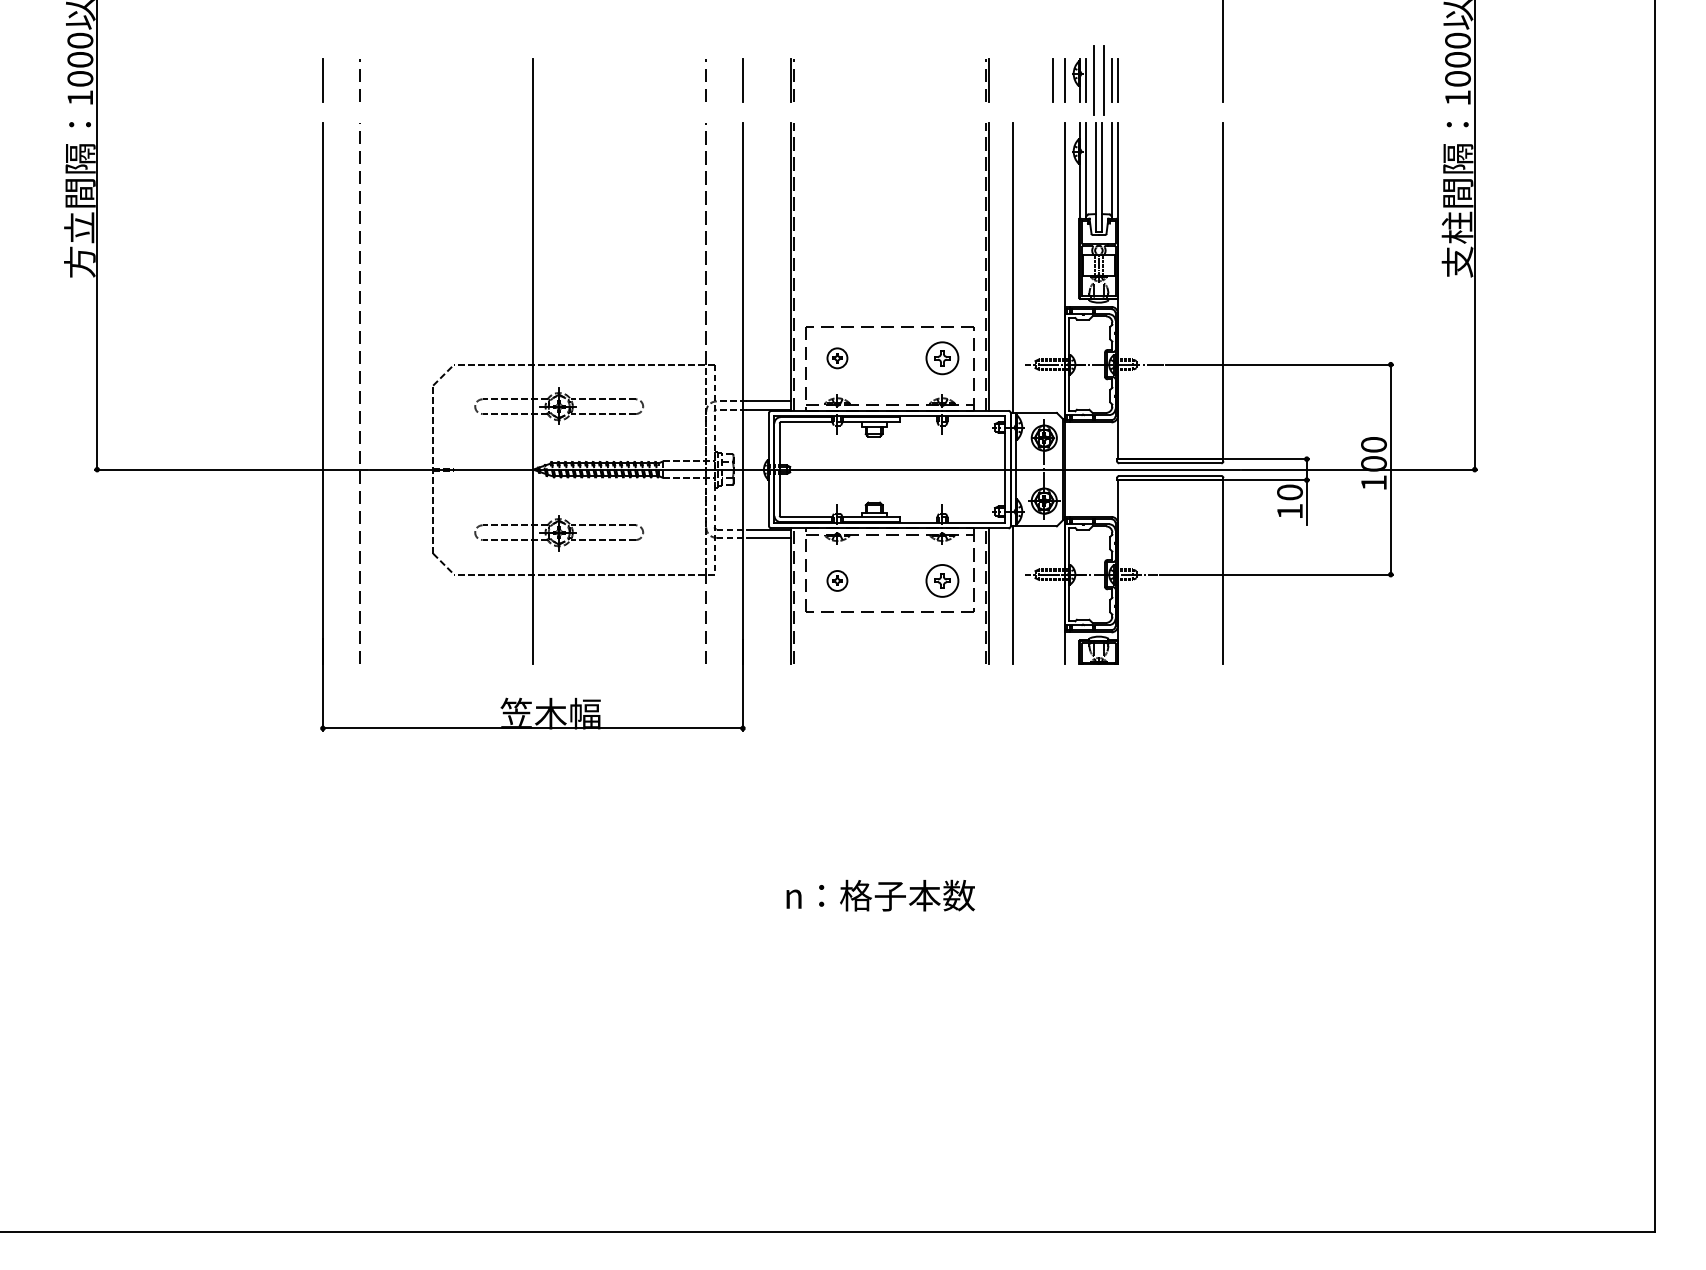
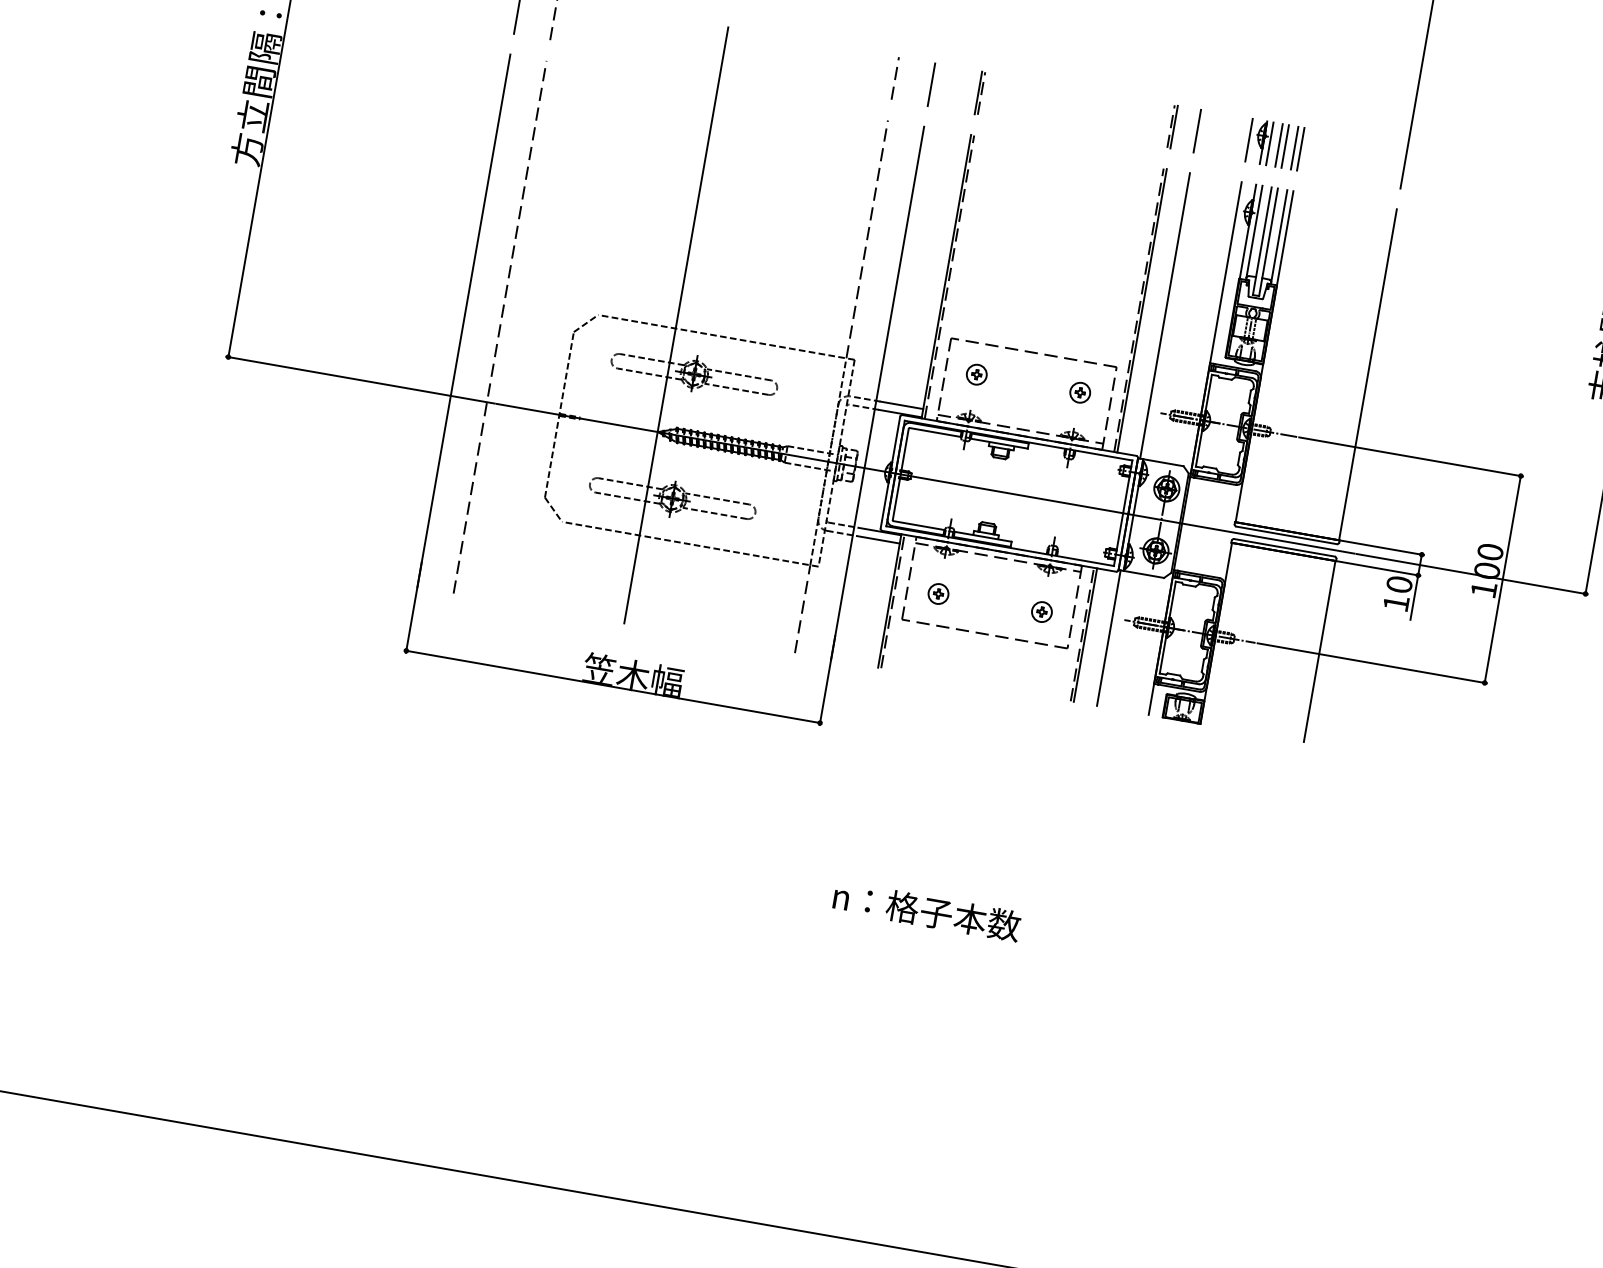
line: (1052, 80) -> (1197, 131), moved
part: (1098, 80) -> (1281, 145), size x0.62
part: (942, 358) -> (1080, 392), size x0.62
part: (942, 580) -> (1042, 611), size x0.62

